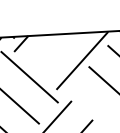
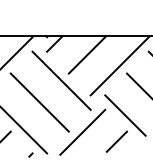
line: (51, 51) -> (86, 54), added
line: (90, 105) -> (125, 115), added

